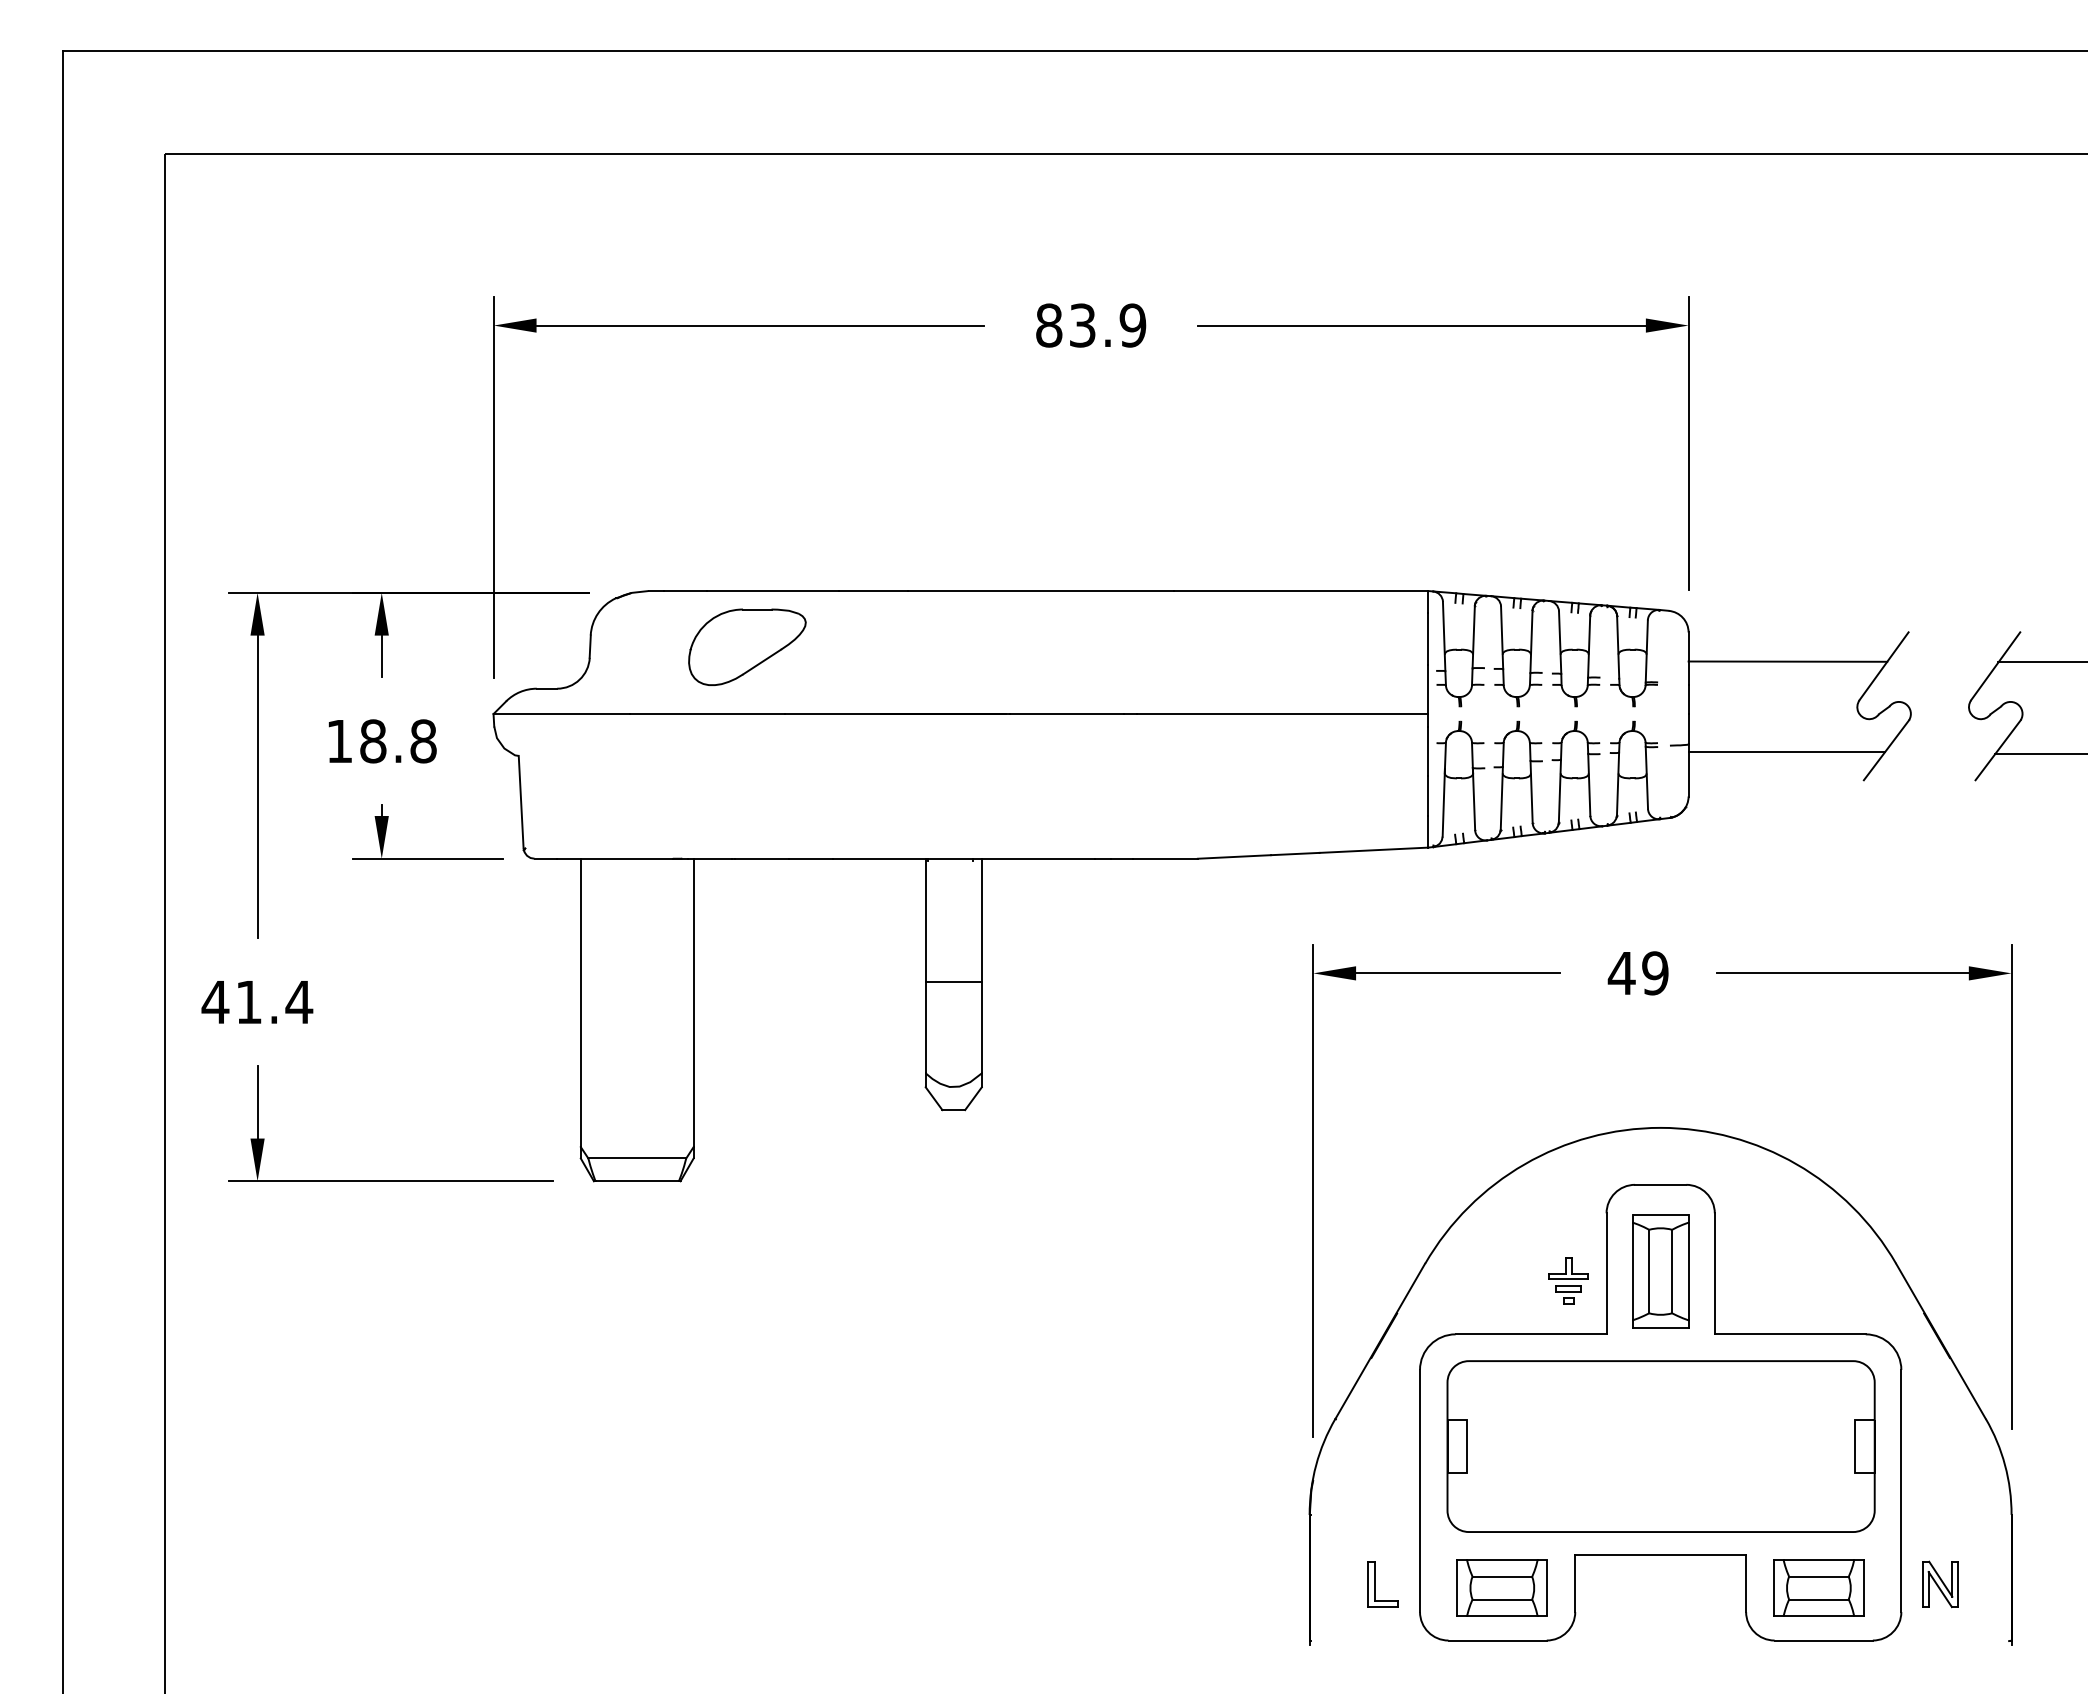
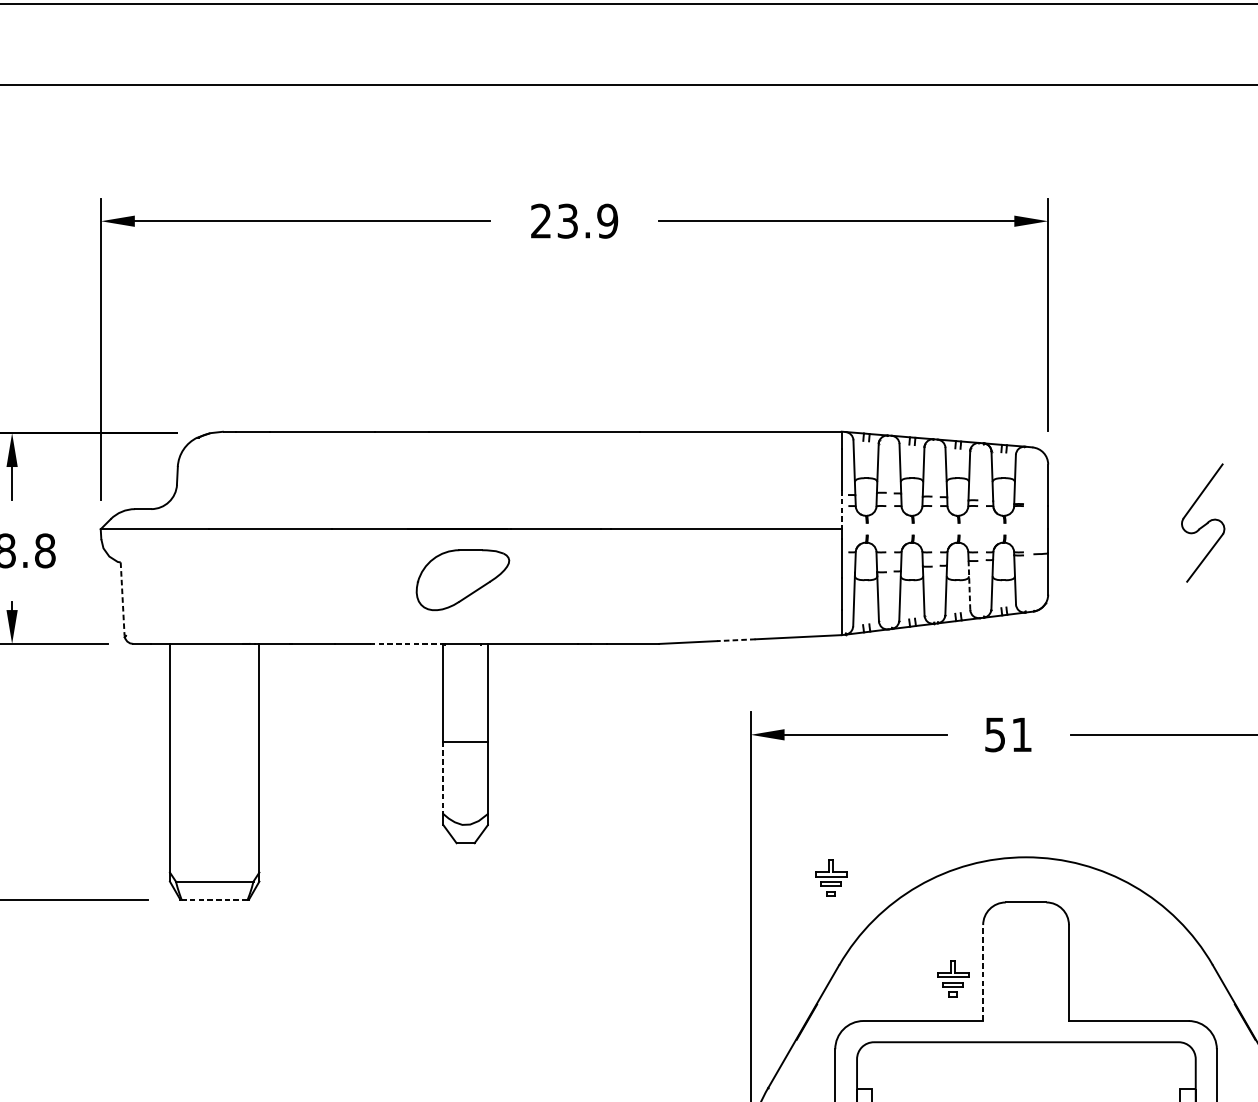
text: (1049, 325) -> (541, 221), 83.9 -> 23.9
part: (747, 646) -> (463, 579), moved
line: (1787, 661) -> (1126, 487), removed
line: (1428, 689) -> (841, 509), solid -> dashed
line: (1786, 752) -> (1125, 559), removed
line: (1589, 785) -> (969, 585), solid -> dashed
line: (521, 802) -> (122, 599), solid -> dashed
line: (1294, 854) -> (735, 640), solid -> dashed
line: (879, 858) -> (406, 643), solid -> dashed
text: (1637, 973) -> (1007, 734), 49 -> 51
line: (925, 1027) -> (443, 777), solid -> dashed
part: (1414, 1153) -> (830, 877), added
line: (637, 1181) -> (214, 899), solid -> dashed
part: (1660, 1271) -> (1025, 971), removed
line: (1606, 1273) -> (983, 972), solid -> dashed

